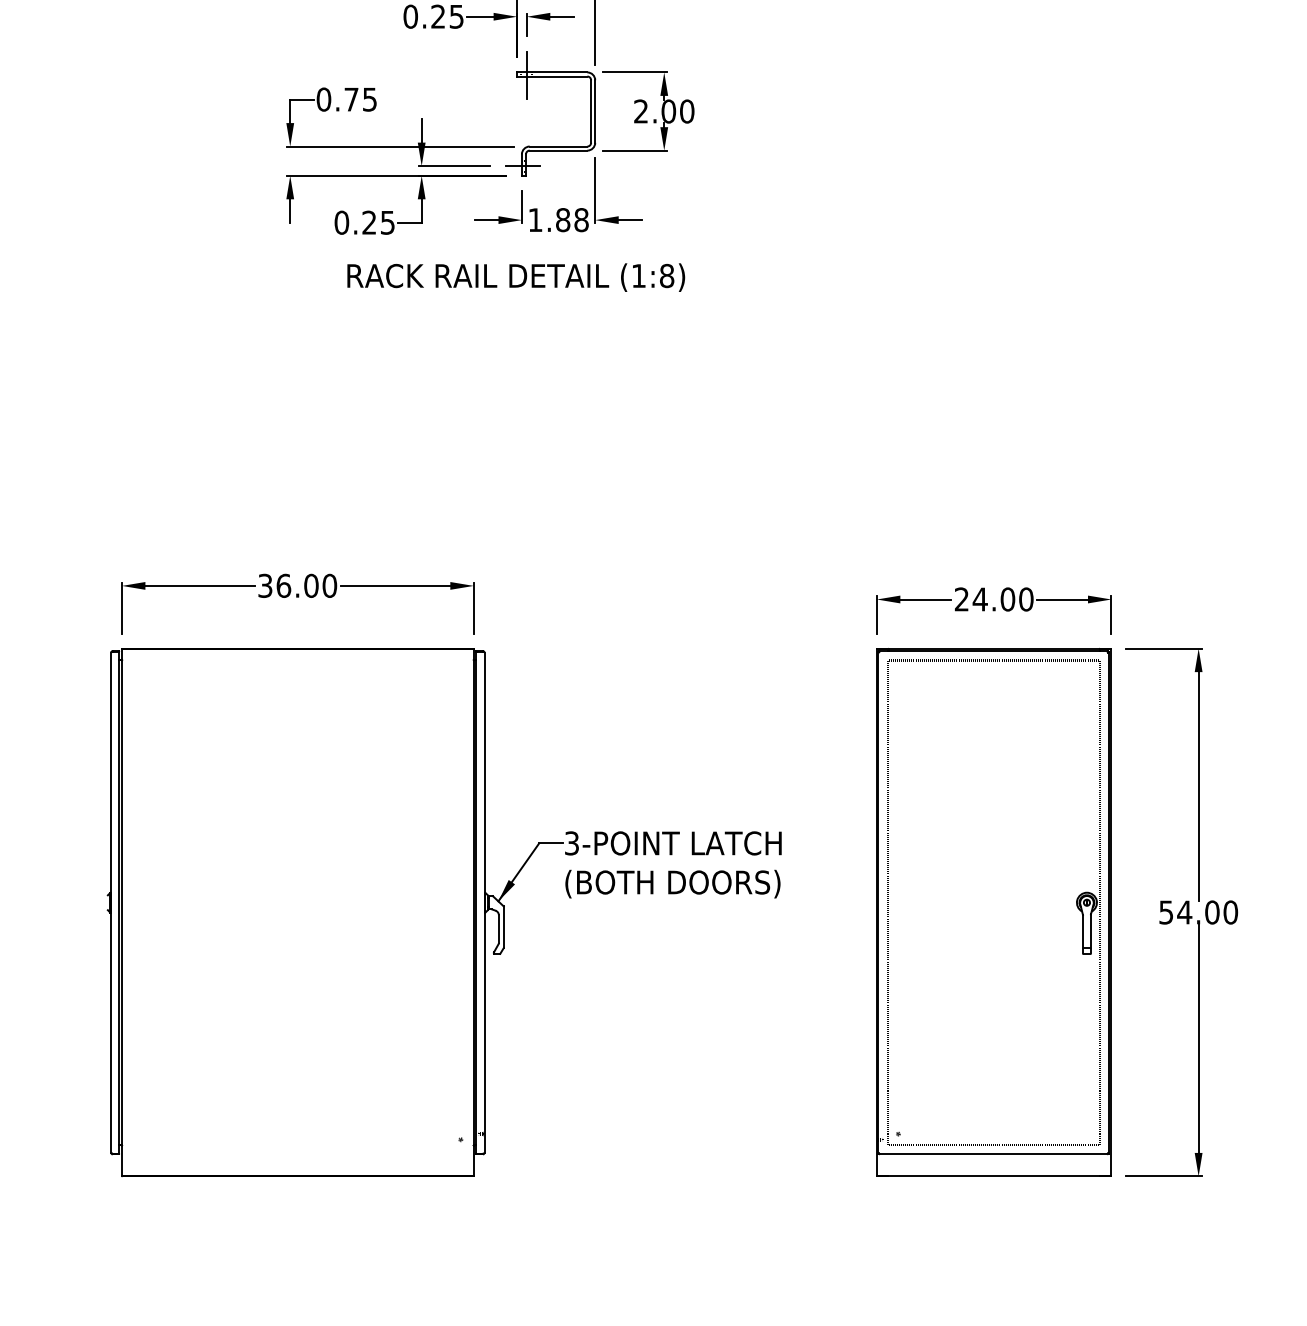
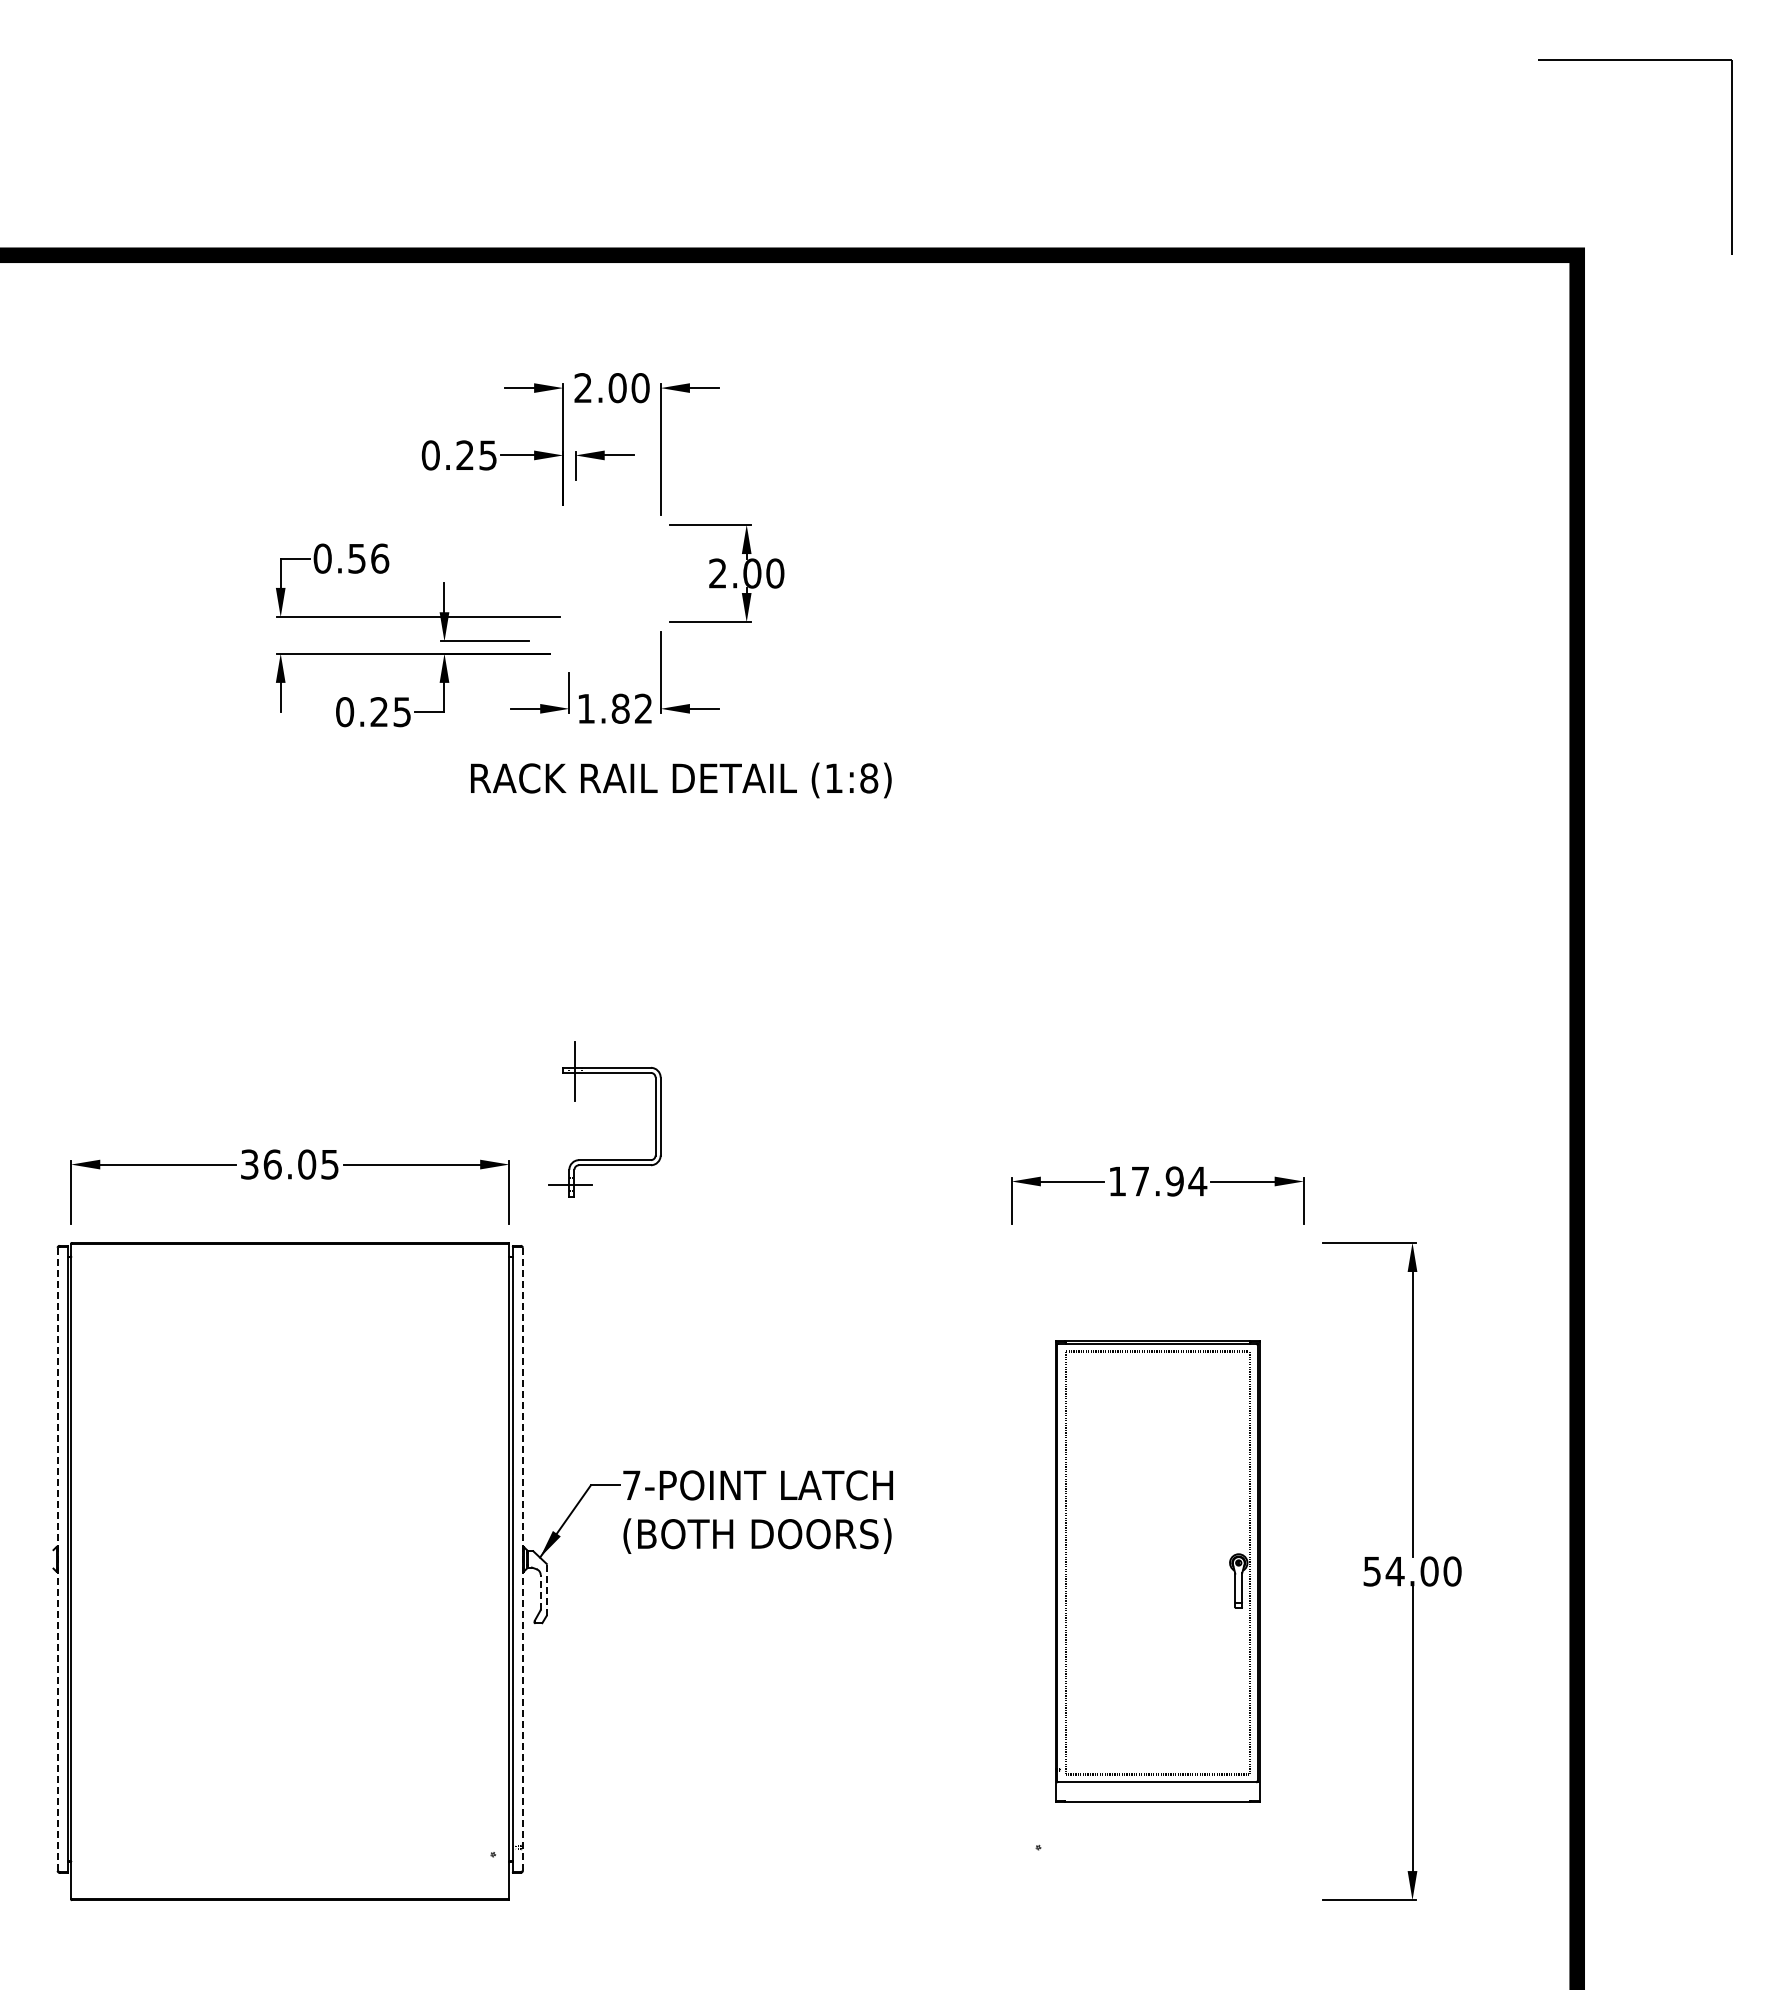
text: (360, 99) -> (368, 558), 0.75 -> 0.56
part: (526, 99) -> (575, 1101), moved
text: (581, 219) -> (643, 708), 1.88 -> 1.82
text: (516, 277) -> (681, 780), moved
text: (330, 585) -> (330, 1164), 36.00 -> 36.05
text: (993, 599) -> (1157, 1181), 24.00 -> 17.94
text: (571, 843) -> (631, 1485), 3-POINT -> 7-POINT
line: (111, 902) -> (57, 1559), solid -> dashed
line: (484, 902) -> (522, 1559), solid -> dashed
part: (993, 912) -> (1157, 1571), size x0.7
line: (503, 926) -> (546, 1589), solid -> dashed
line: (498, 928) -> (540, 1591), solid -> dashed

